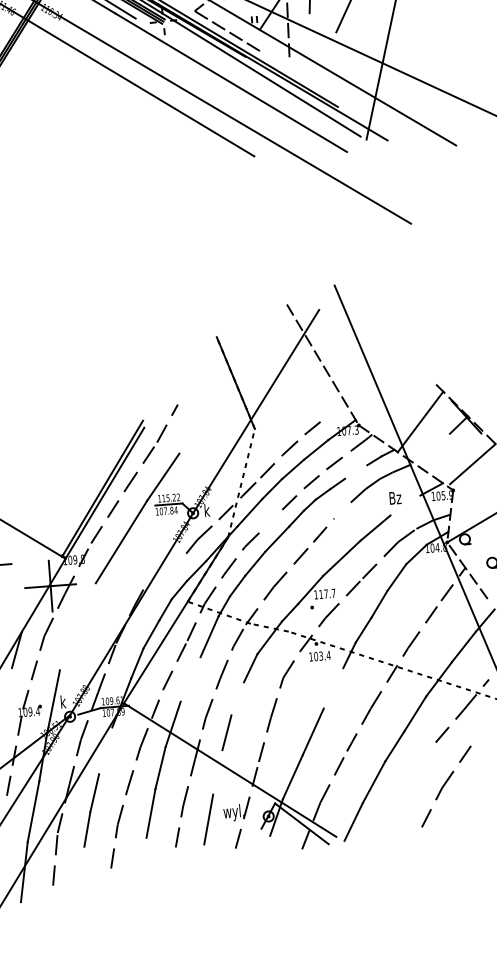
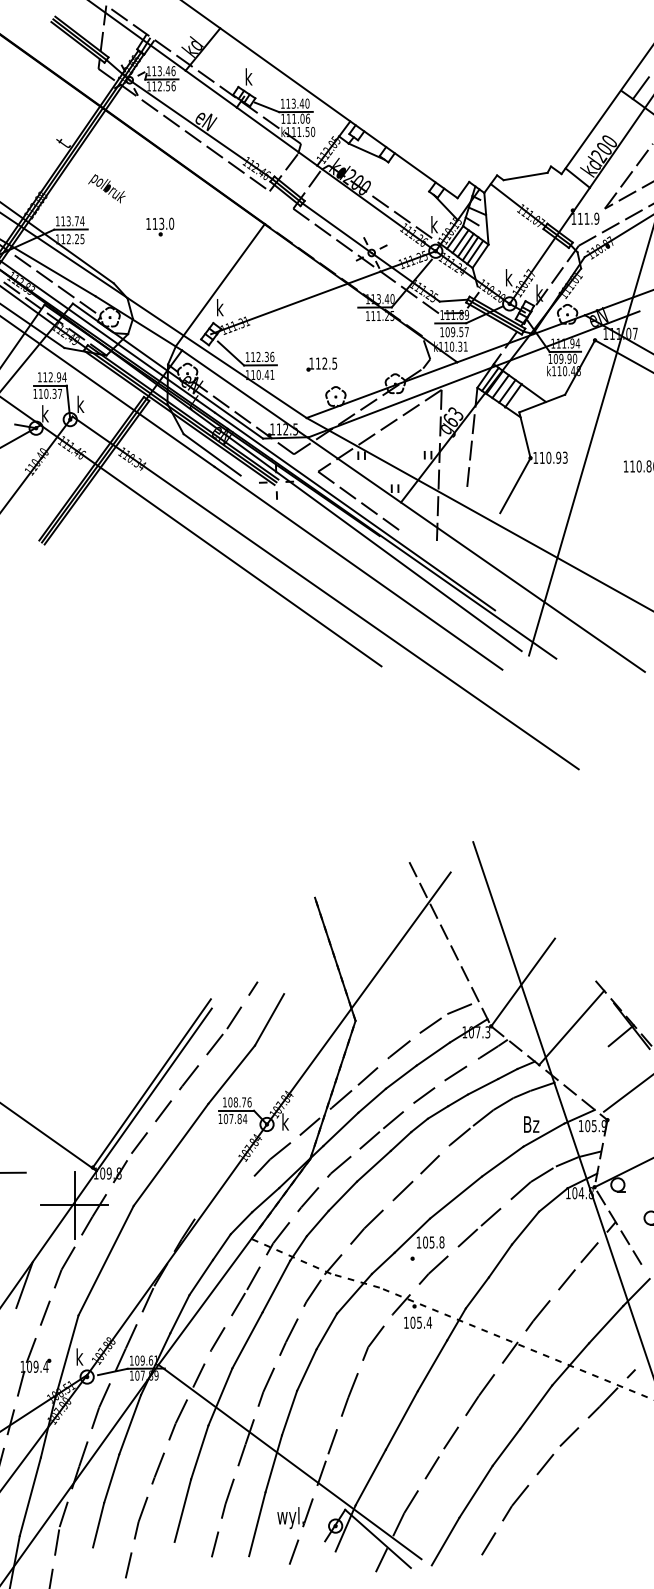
line: (381, 389) -> (523, 982), added
line: (335, 412) -> (462, 1007), added
line: (188, 432) -> (269, 1019), added
line: (355, 471) -> (482, 1086), added
line: (241, 482) -> (332, 1089), added
text: (170, 498) -> (239, 1102), 115.22 -> 108.76
line: (405, 505) -> (543, 1134), added
line: (342, 510) -> (461, 1135), added
line: (273, 518) -> (371, 1138), added
text: (327, 593) -> (433, 1242), 117.7 -> 105.8
line: (77, 626) -> (105, 1260), added
text: (321, 655) -> (419, 1321), 103.4 -> 105.4
line: (190, 679) -> (247, 1340), added
line: (333, 688) -> (432, 1365), added
line: (237, 698) -> (306, 1369), added
line: (105, 750) -> (130, 1424), added
line: (217, 772) -> (273, 1463), added
part: (446, 786) -> (517, 1504), moved

